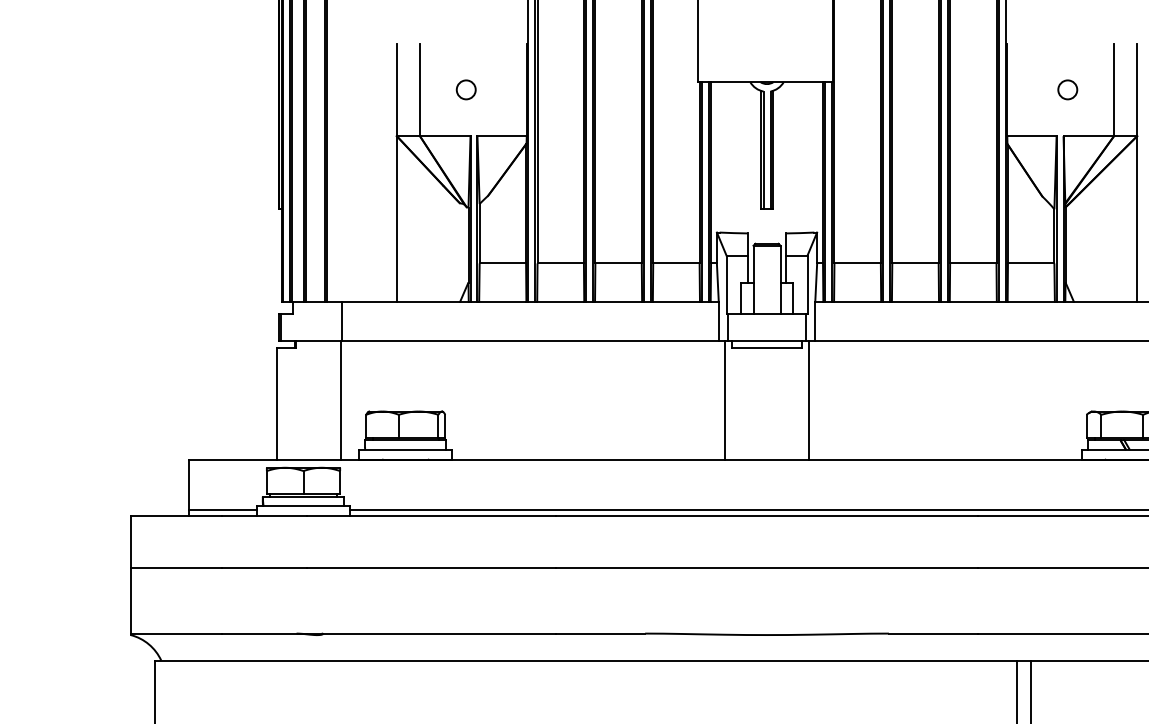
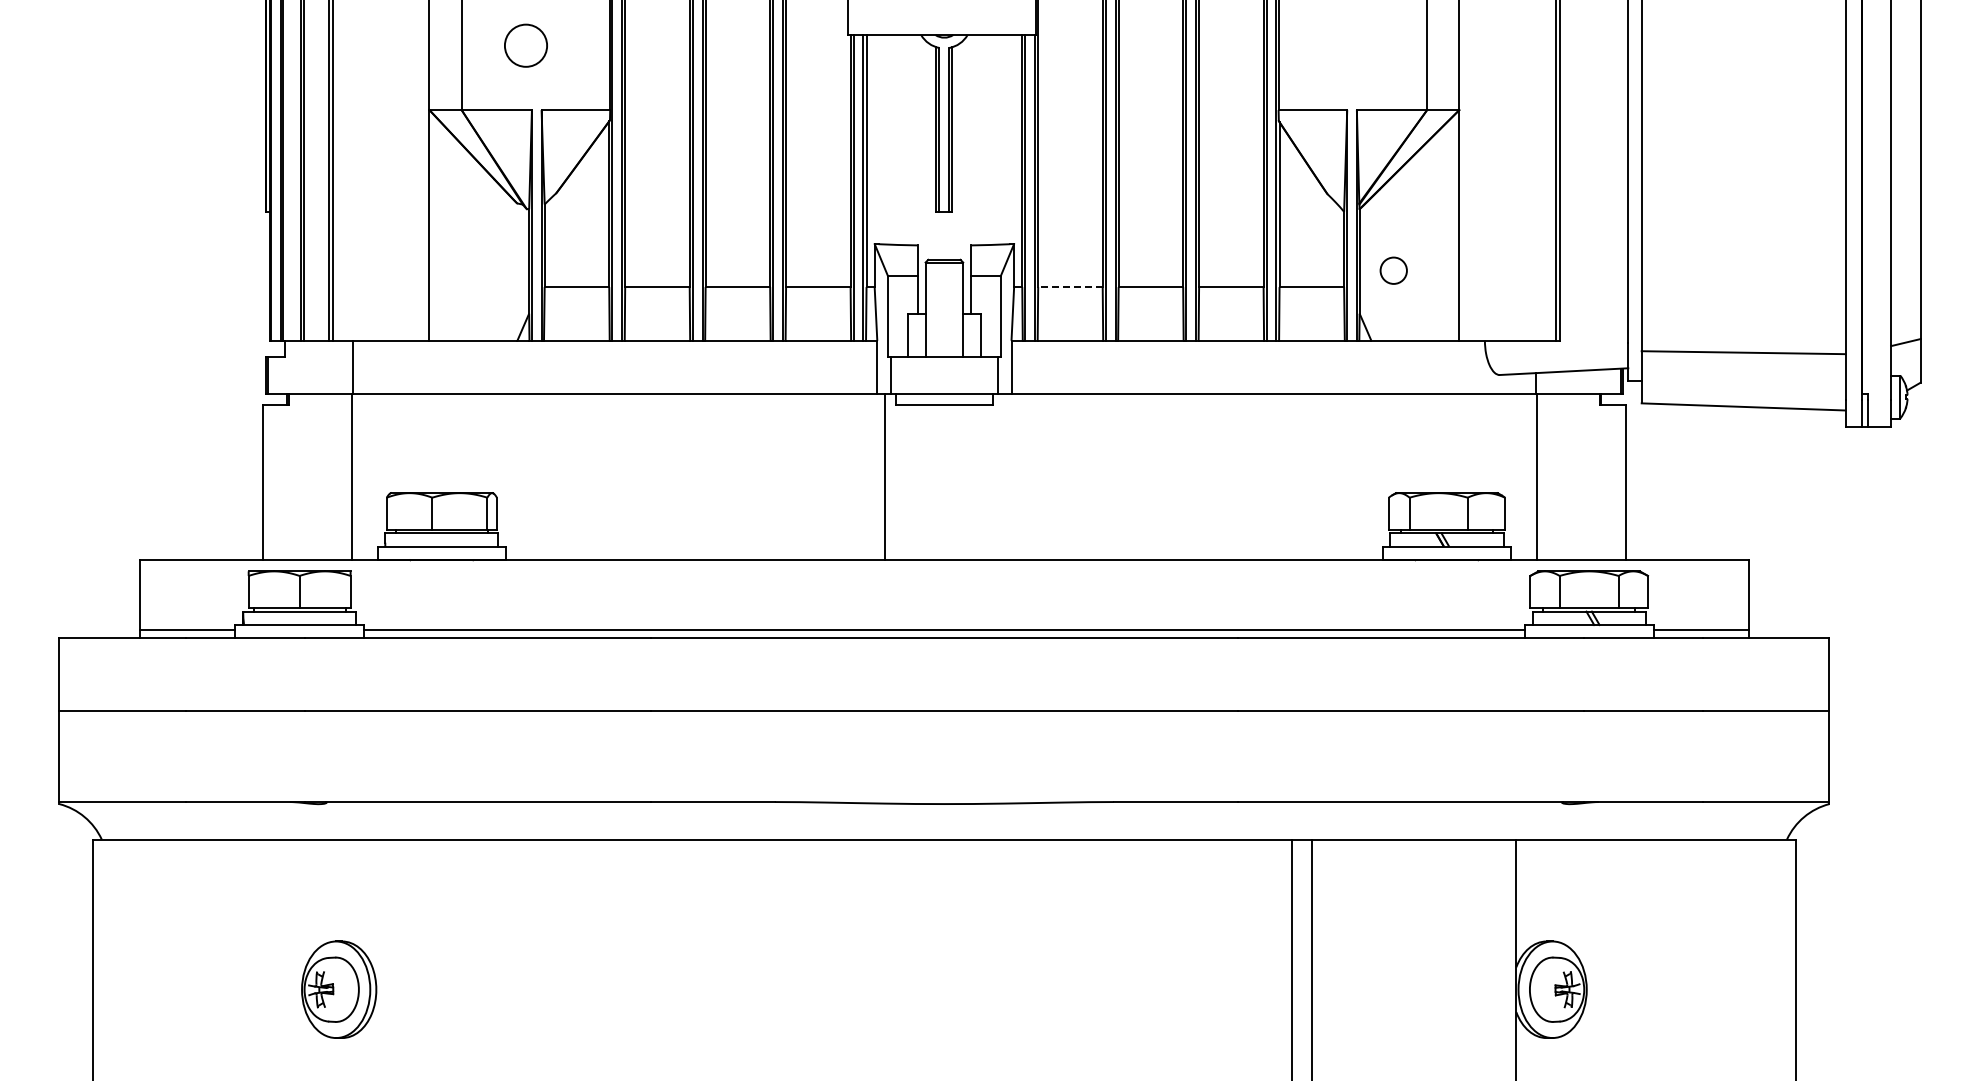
circle: (465, 89) -> (525, 45), size x1.6
circle: (1067, 89) -> (1393, 270), moved
line: (856, 263) -> (1069, 287), solid -> dashed
line: (809, 400) -> (1003, 477), removed

